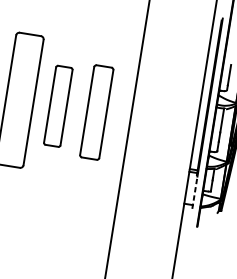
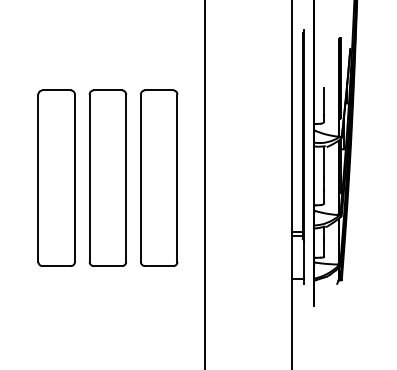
part: (58, 105) -> (107, 177), size x1.67
part: (97, 112) -> (159, 177), size x1.43
line: (194, 193) -> (303, 262), dashed -> solid

